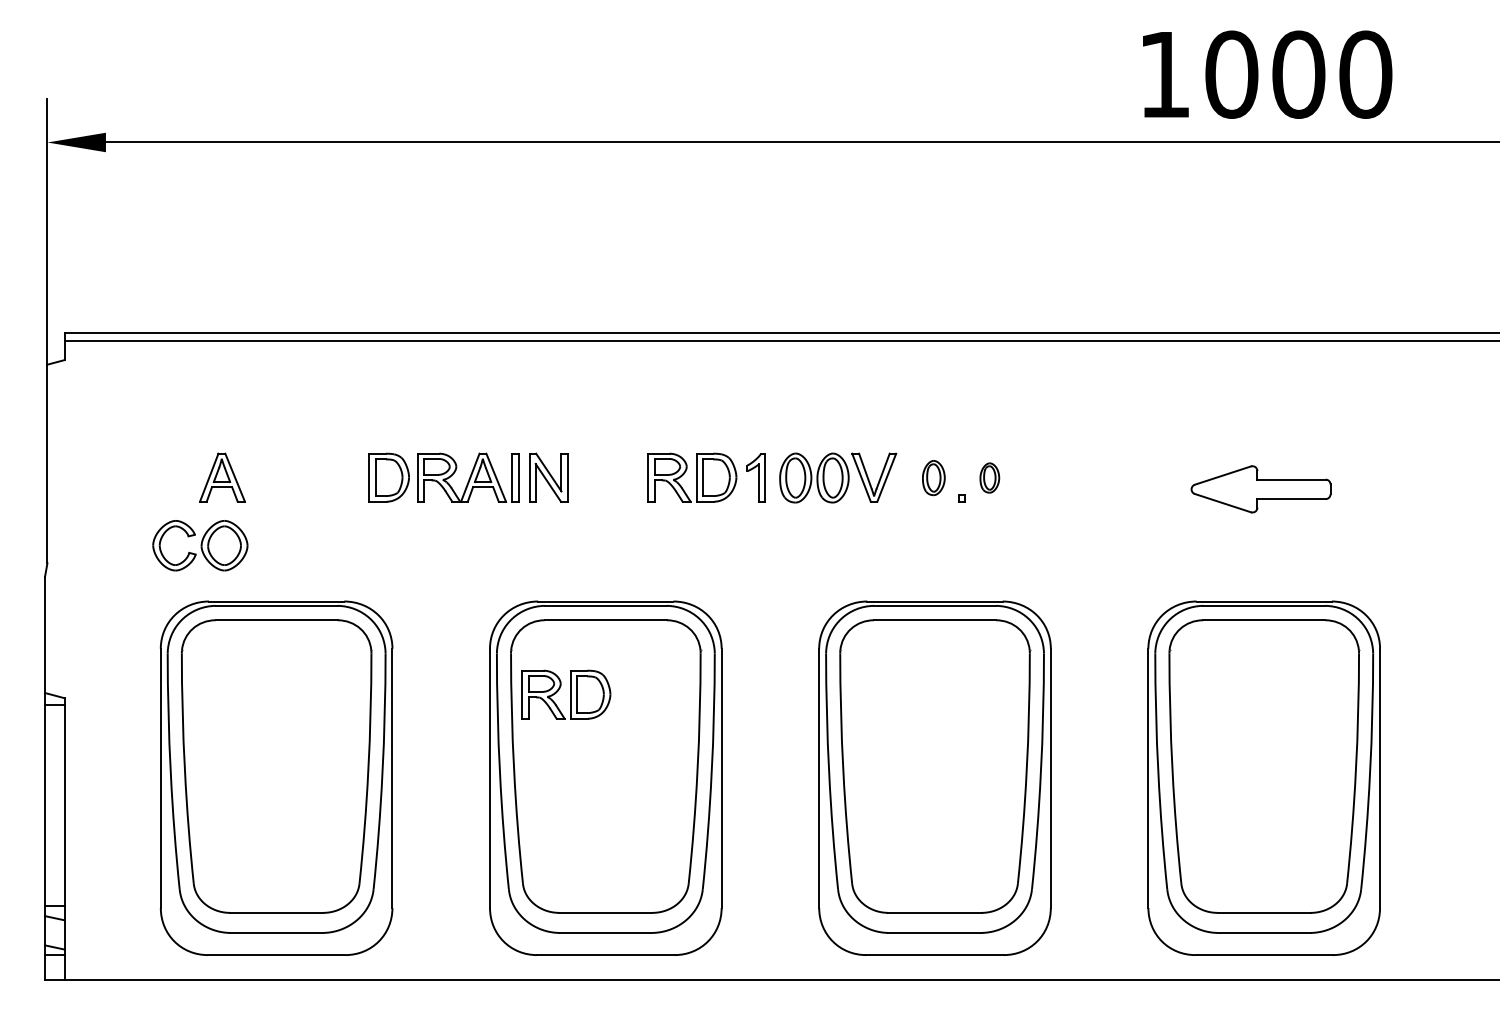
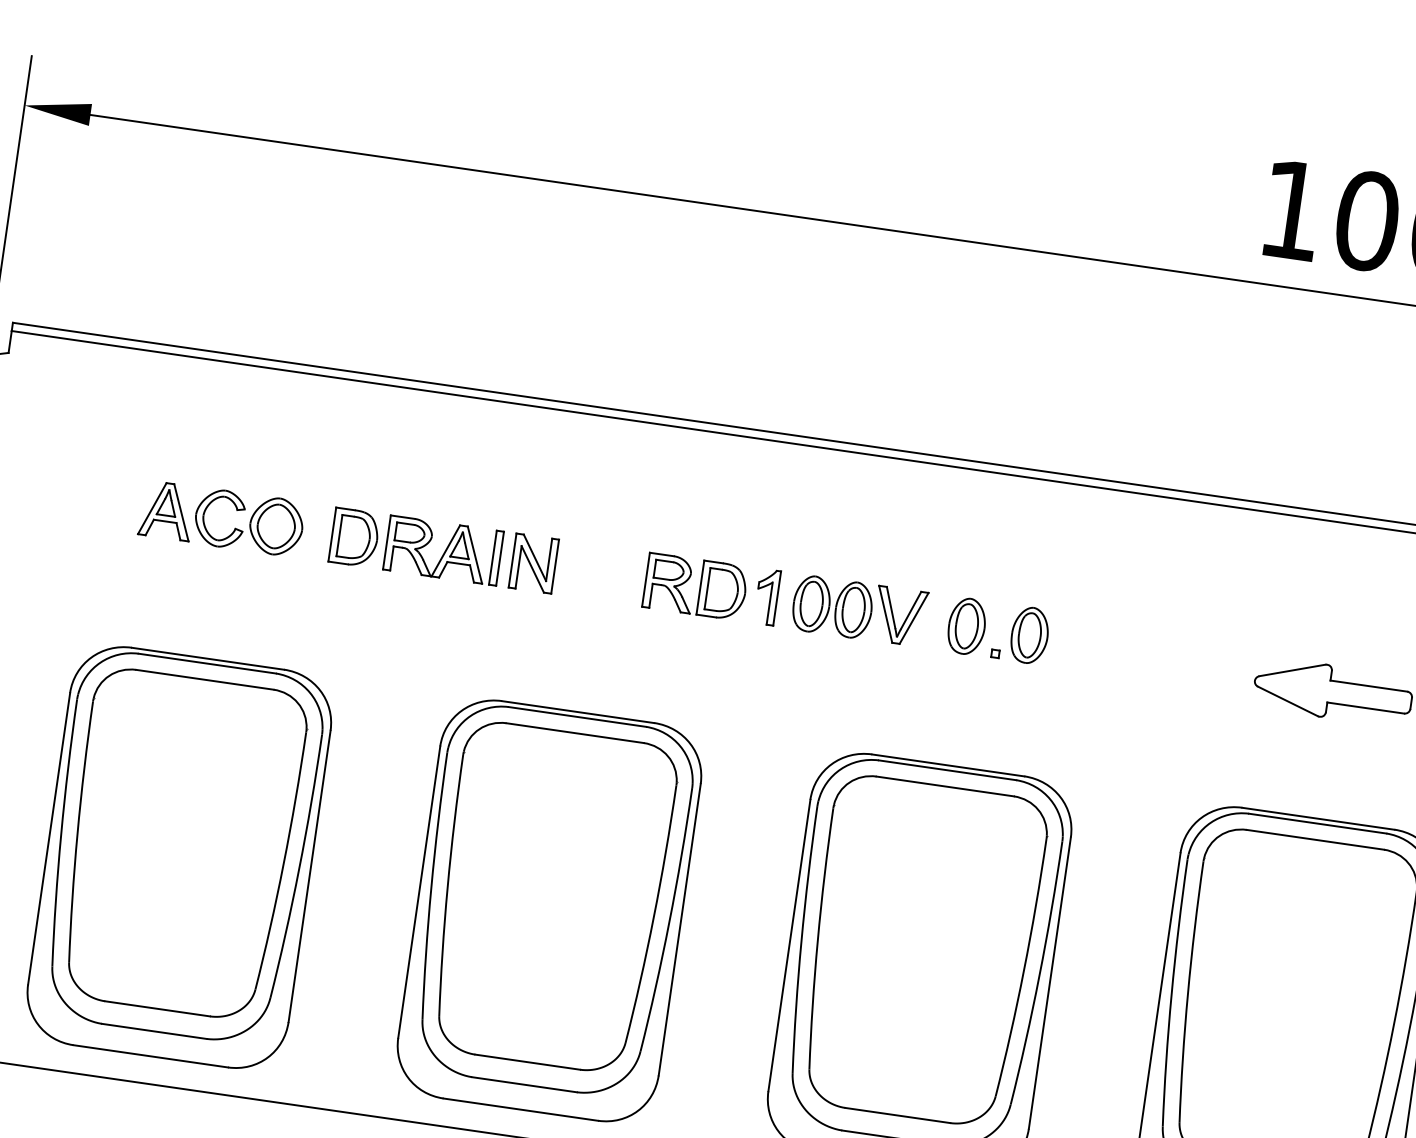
part: (933, 477) -> (966, 625), size x1.43
part: (989, 477) -> (1029, 634), size x1.67
part: (200, 545) -> (249, 522), moved
part: (566, 694) -> (518, 810), removed

